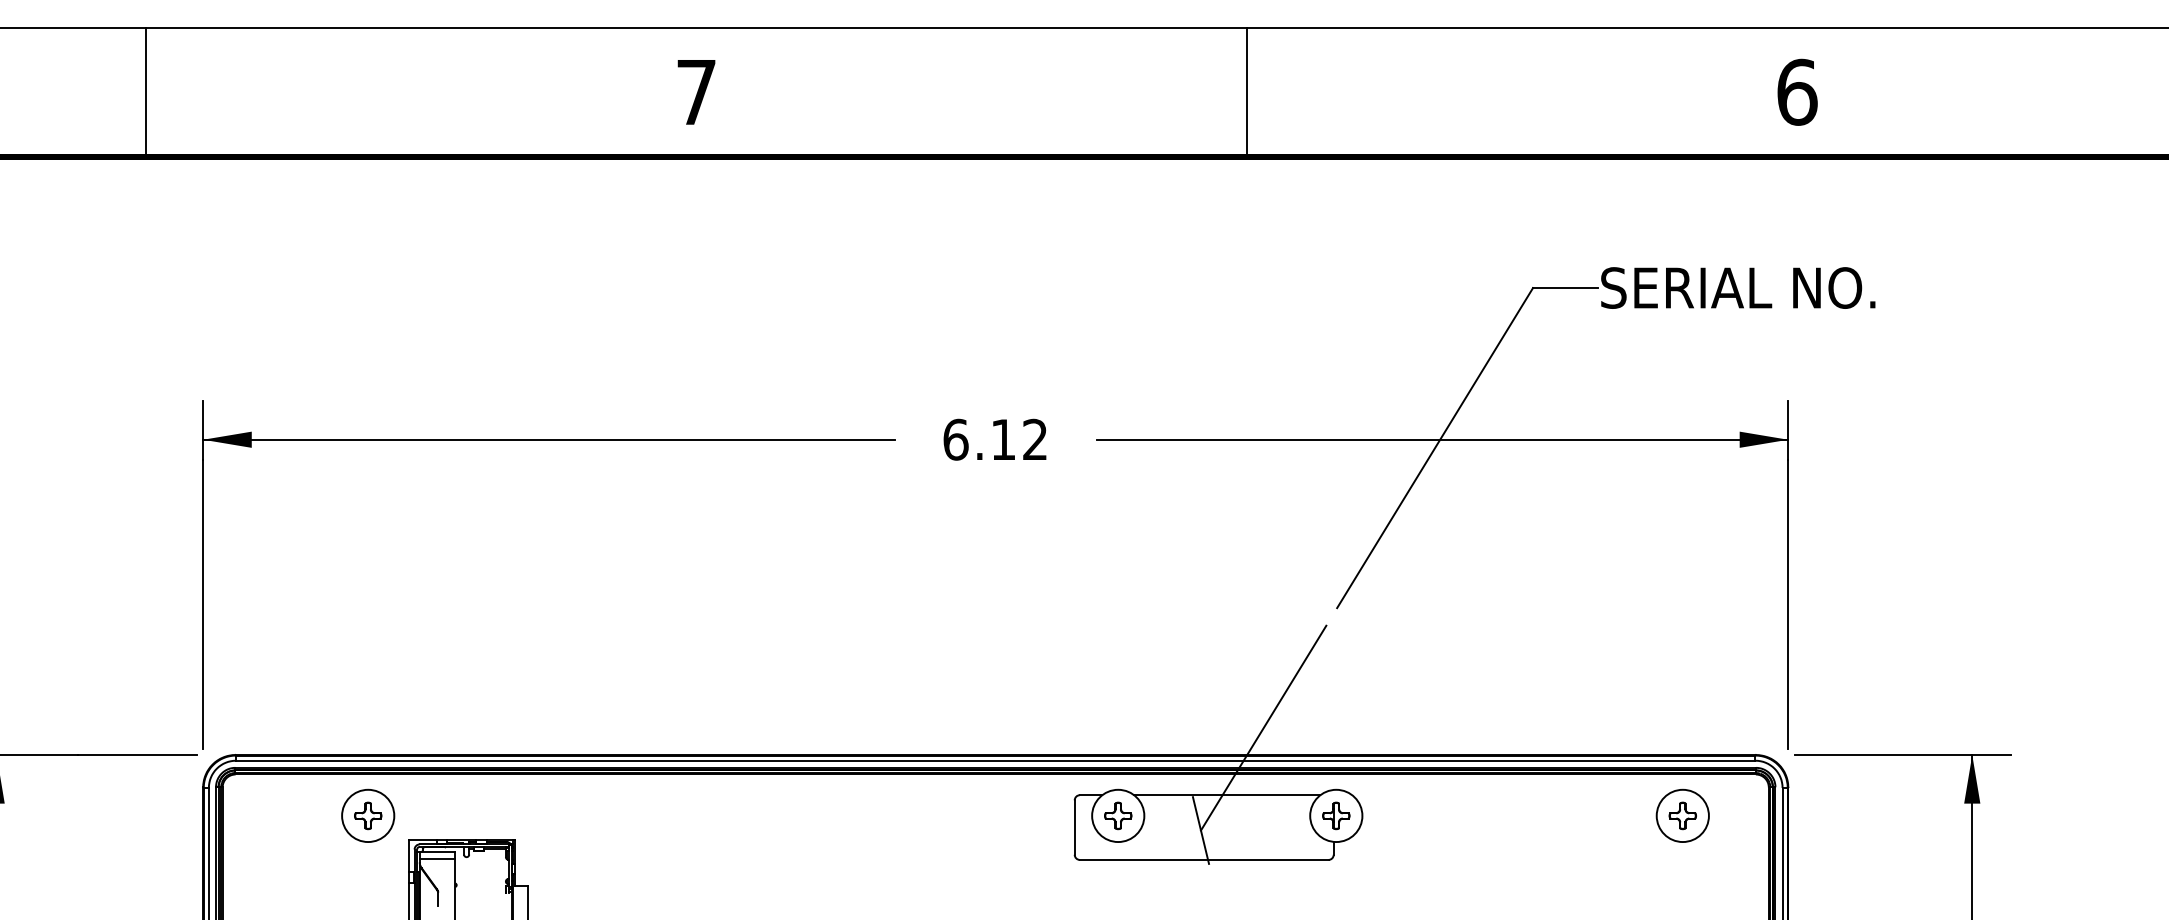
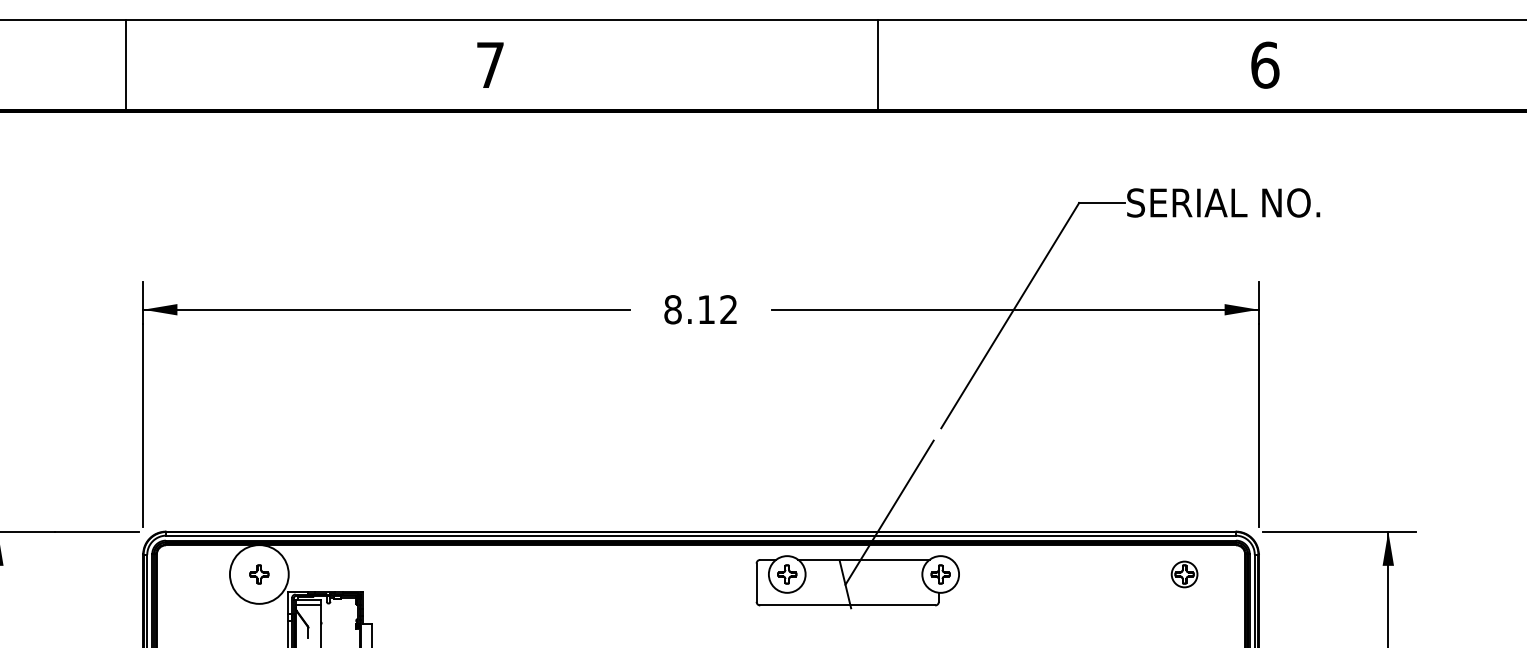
line: (146, 92) -> (125, 65), moved
text: (955, 439) -> (672, 309), 6.12 -> 8.12
circle: (368, 815) -> (259, 574), size x1.6
circle: (1682, 815) -> (1184, 574), size x0.7

